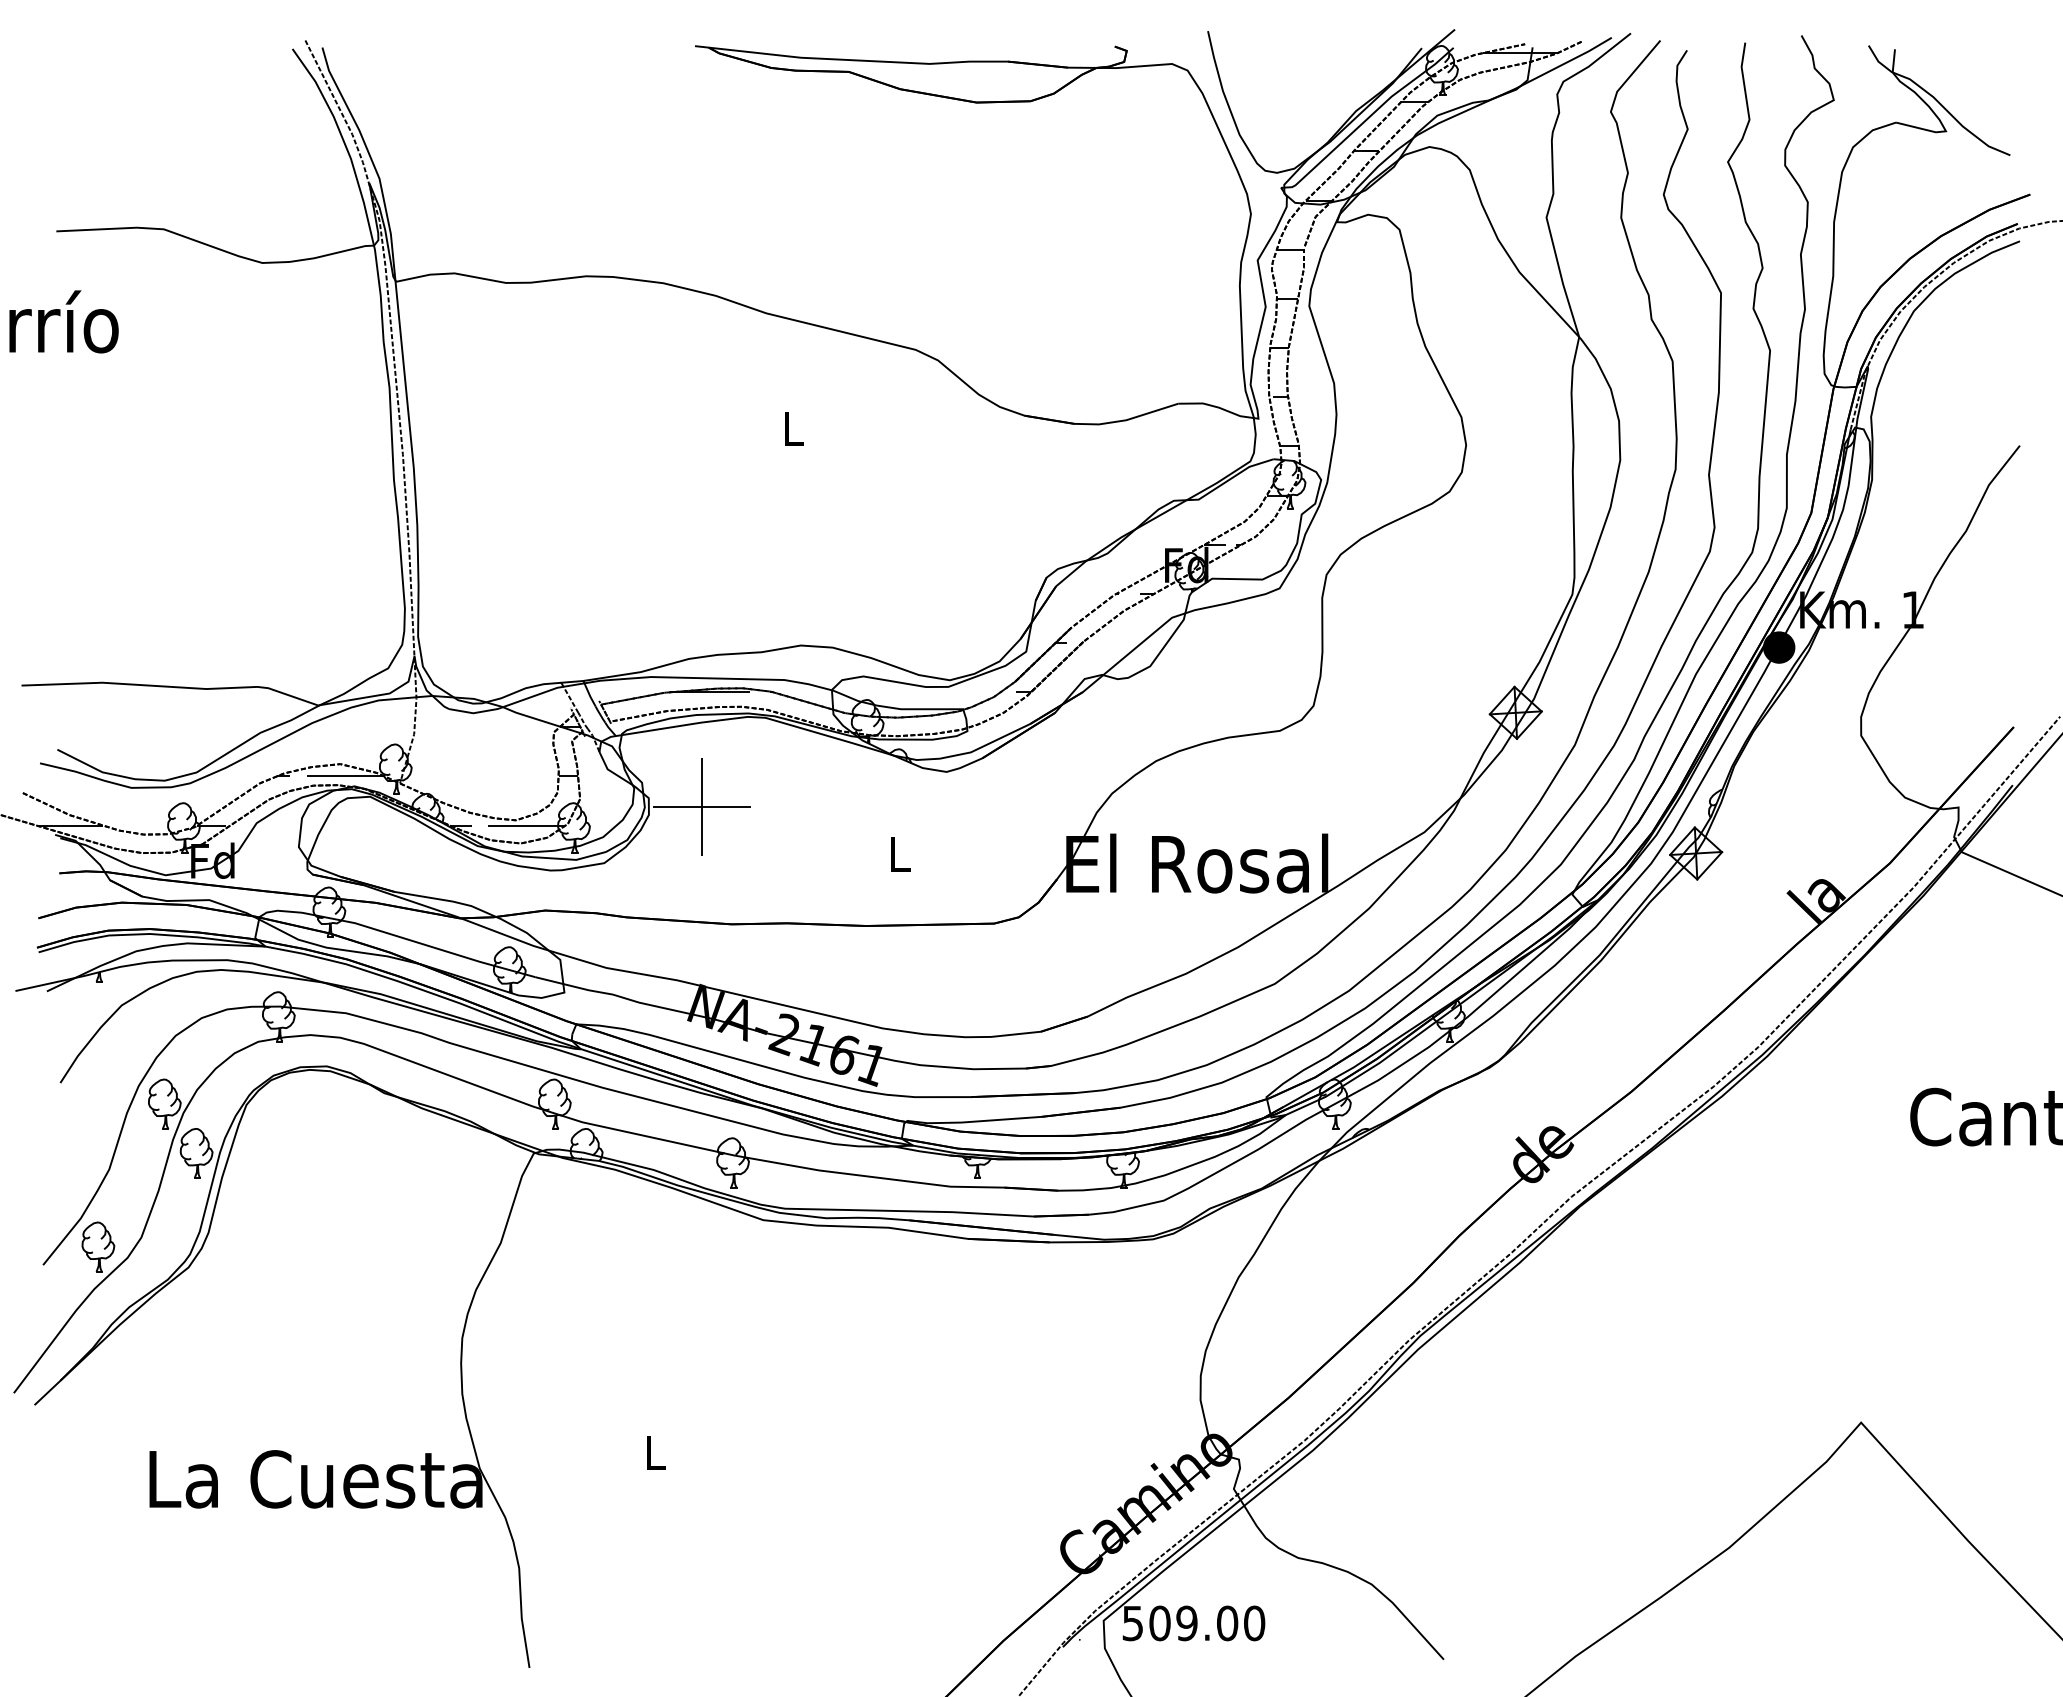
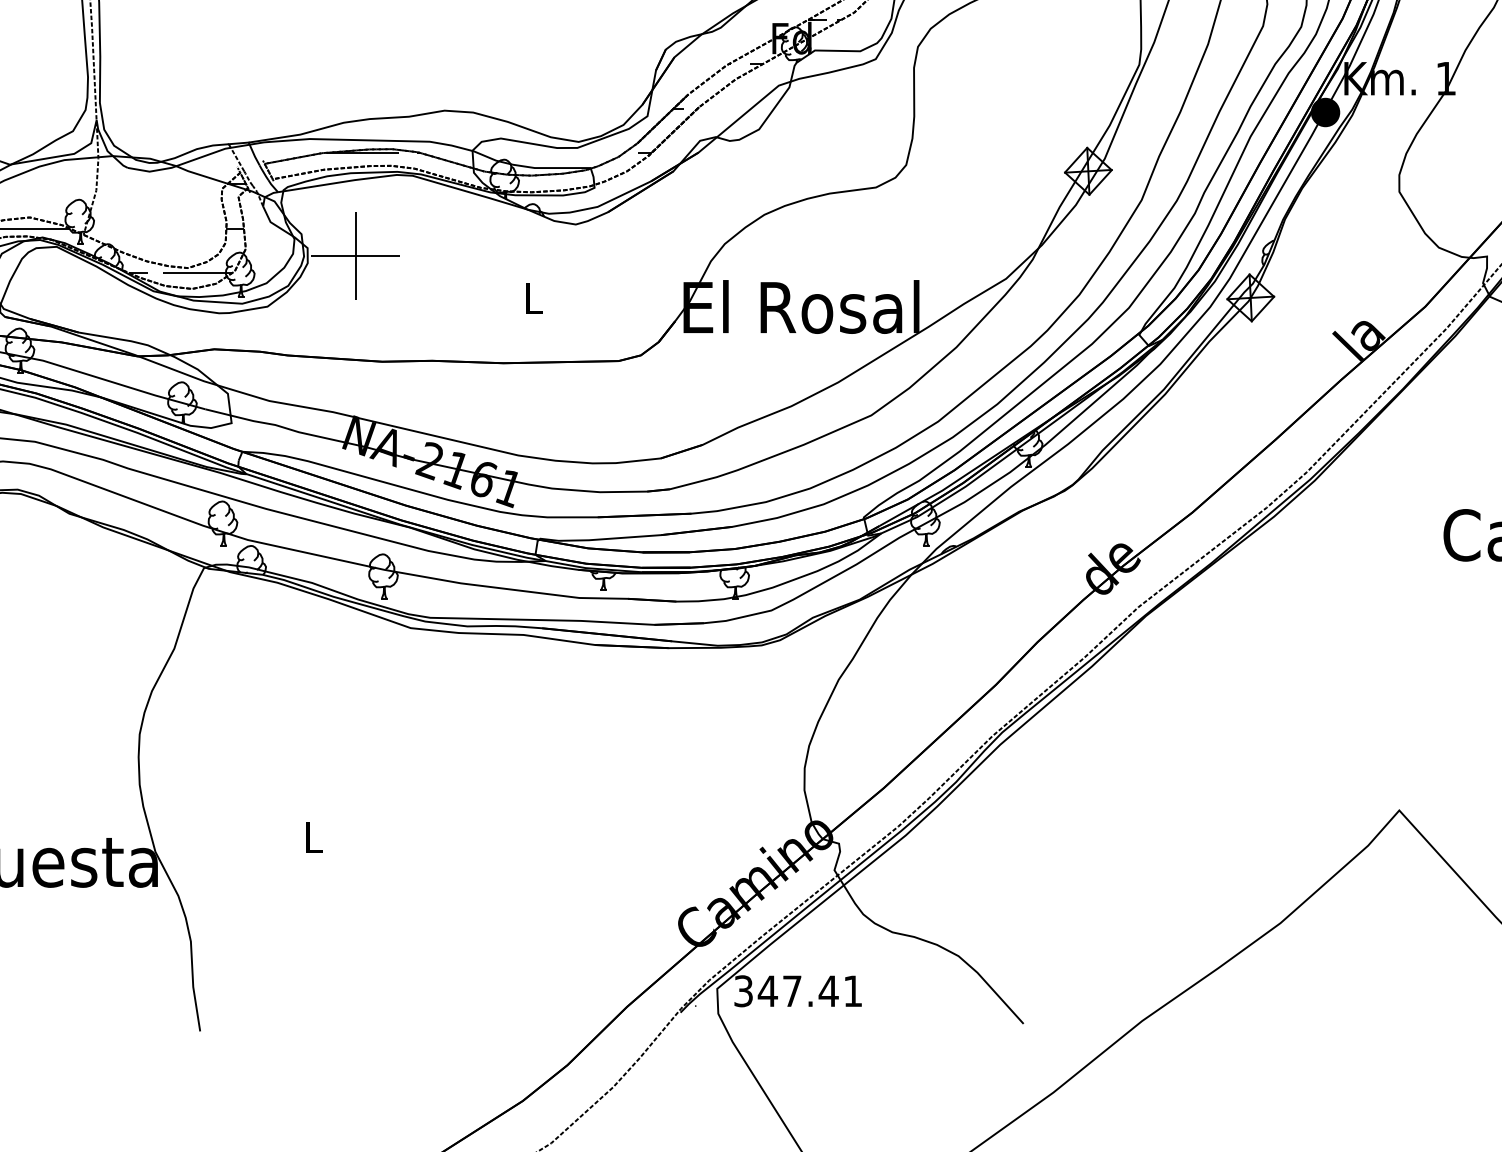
text: (1194, 1623) -> (799, 991), 509.00 -> 347.41

